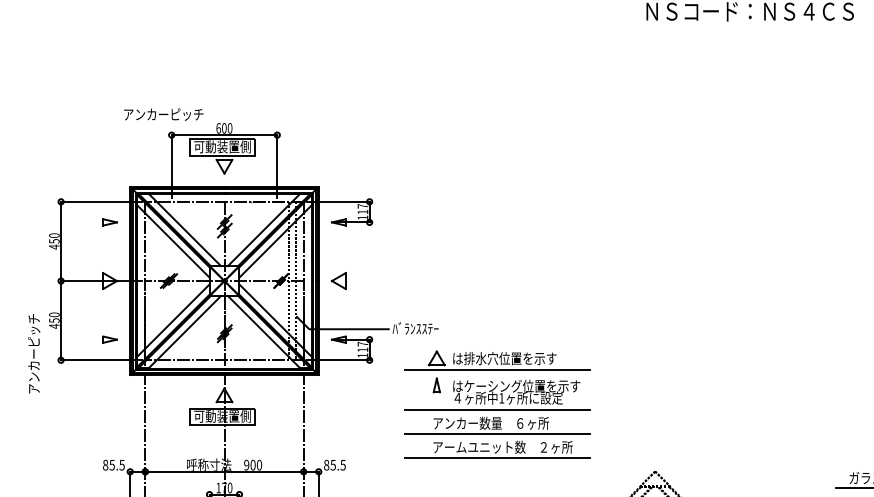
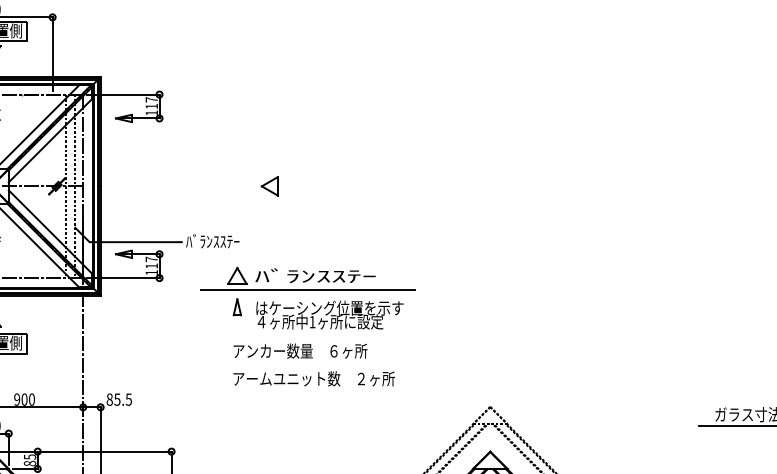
part: (338, 280) -> (269, 185), moved
text: (504, 358) -> (315, 276), は排水穴位置を示す -> ﾊﾞﾗﾝｽｽﾃｰ
line: (497, 409) -> (307, 335), removed
line: (497, 433) -> (307, 362), removed
line: (497, 457) -> (307, 390), removed

